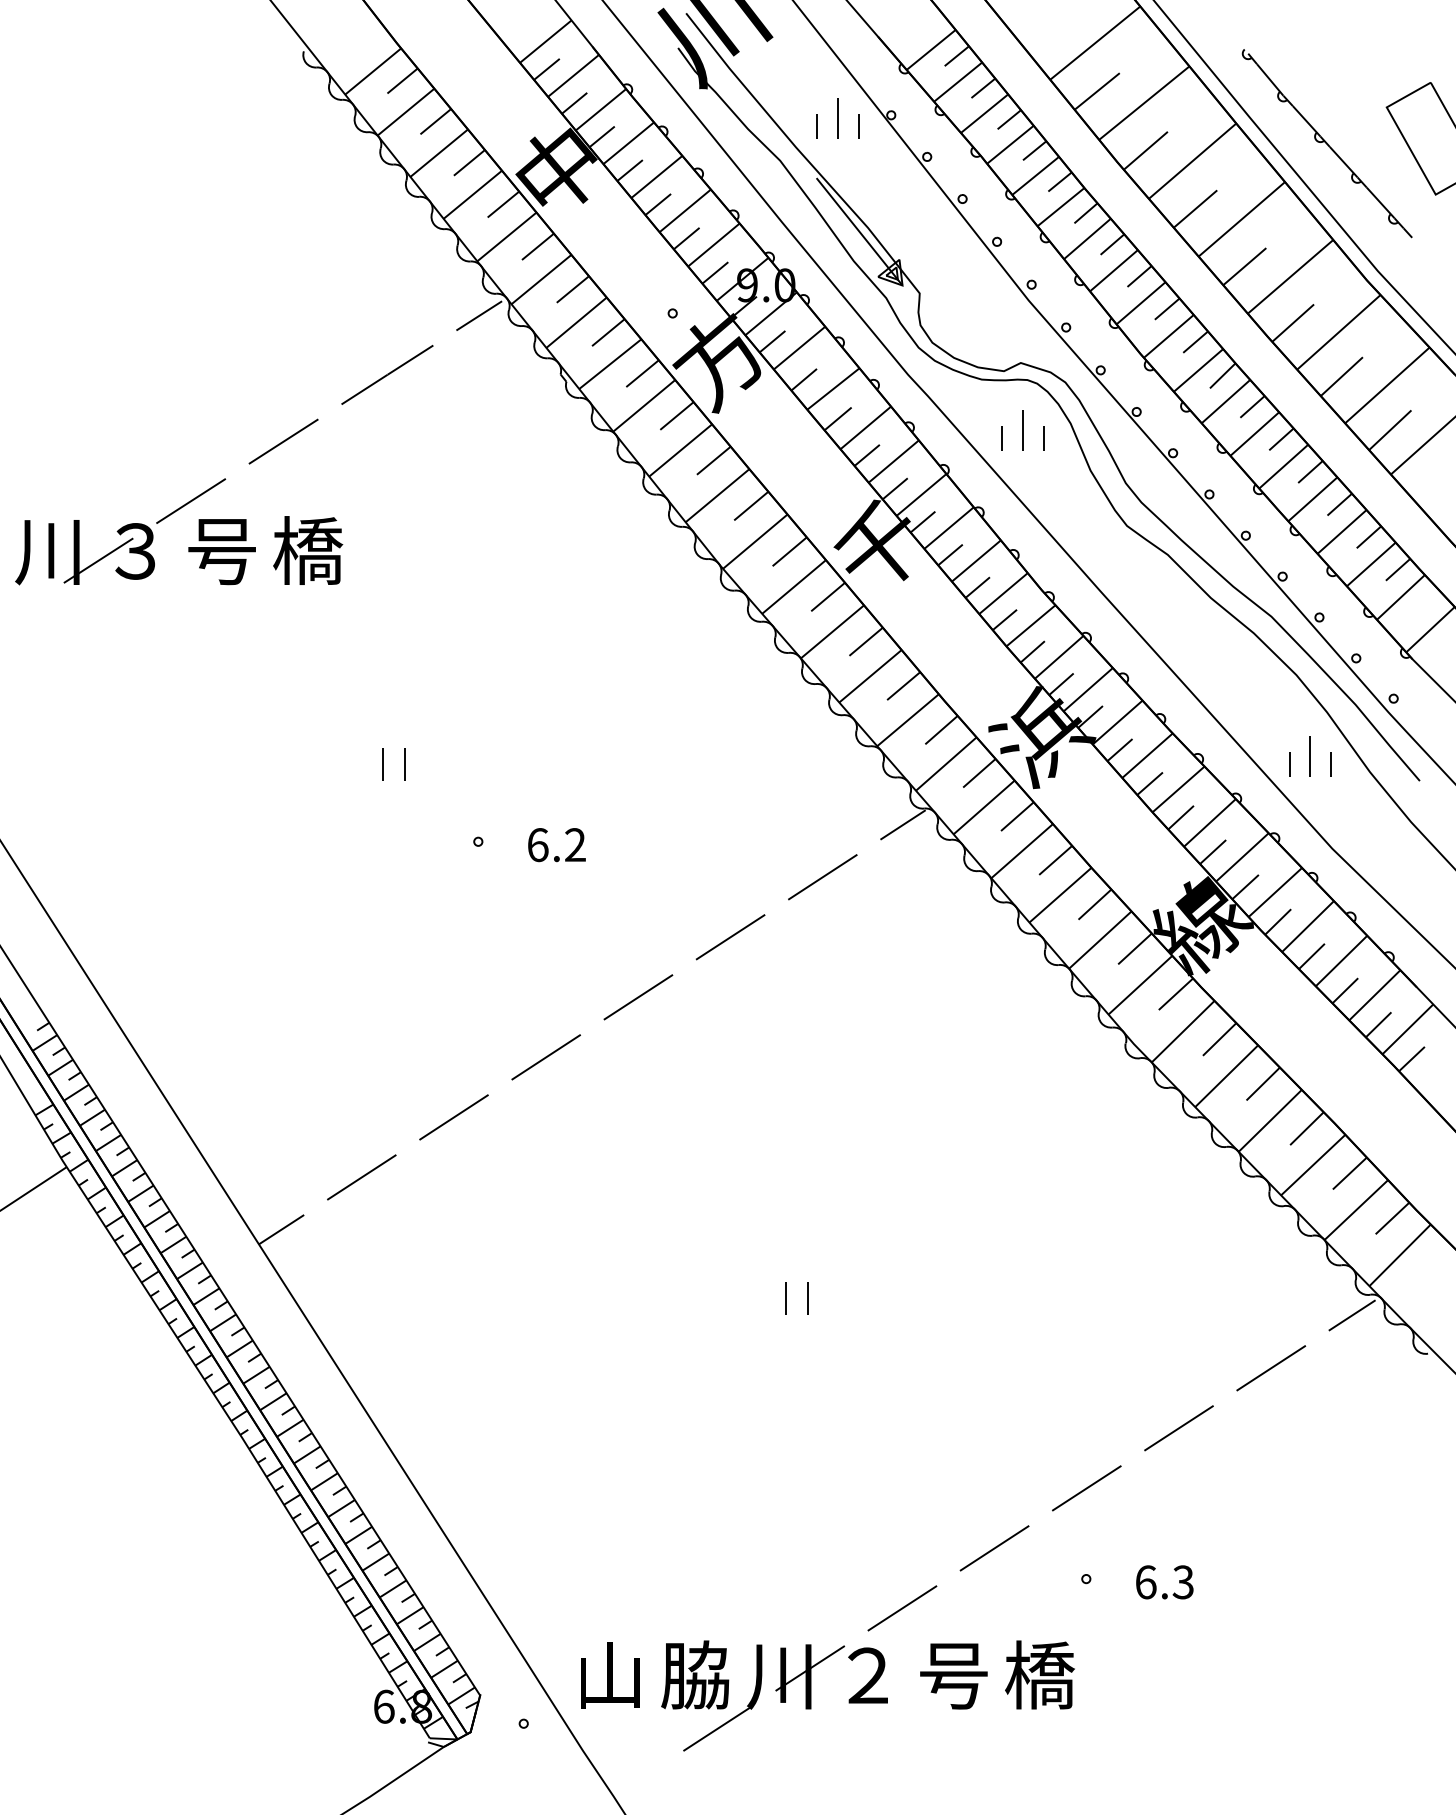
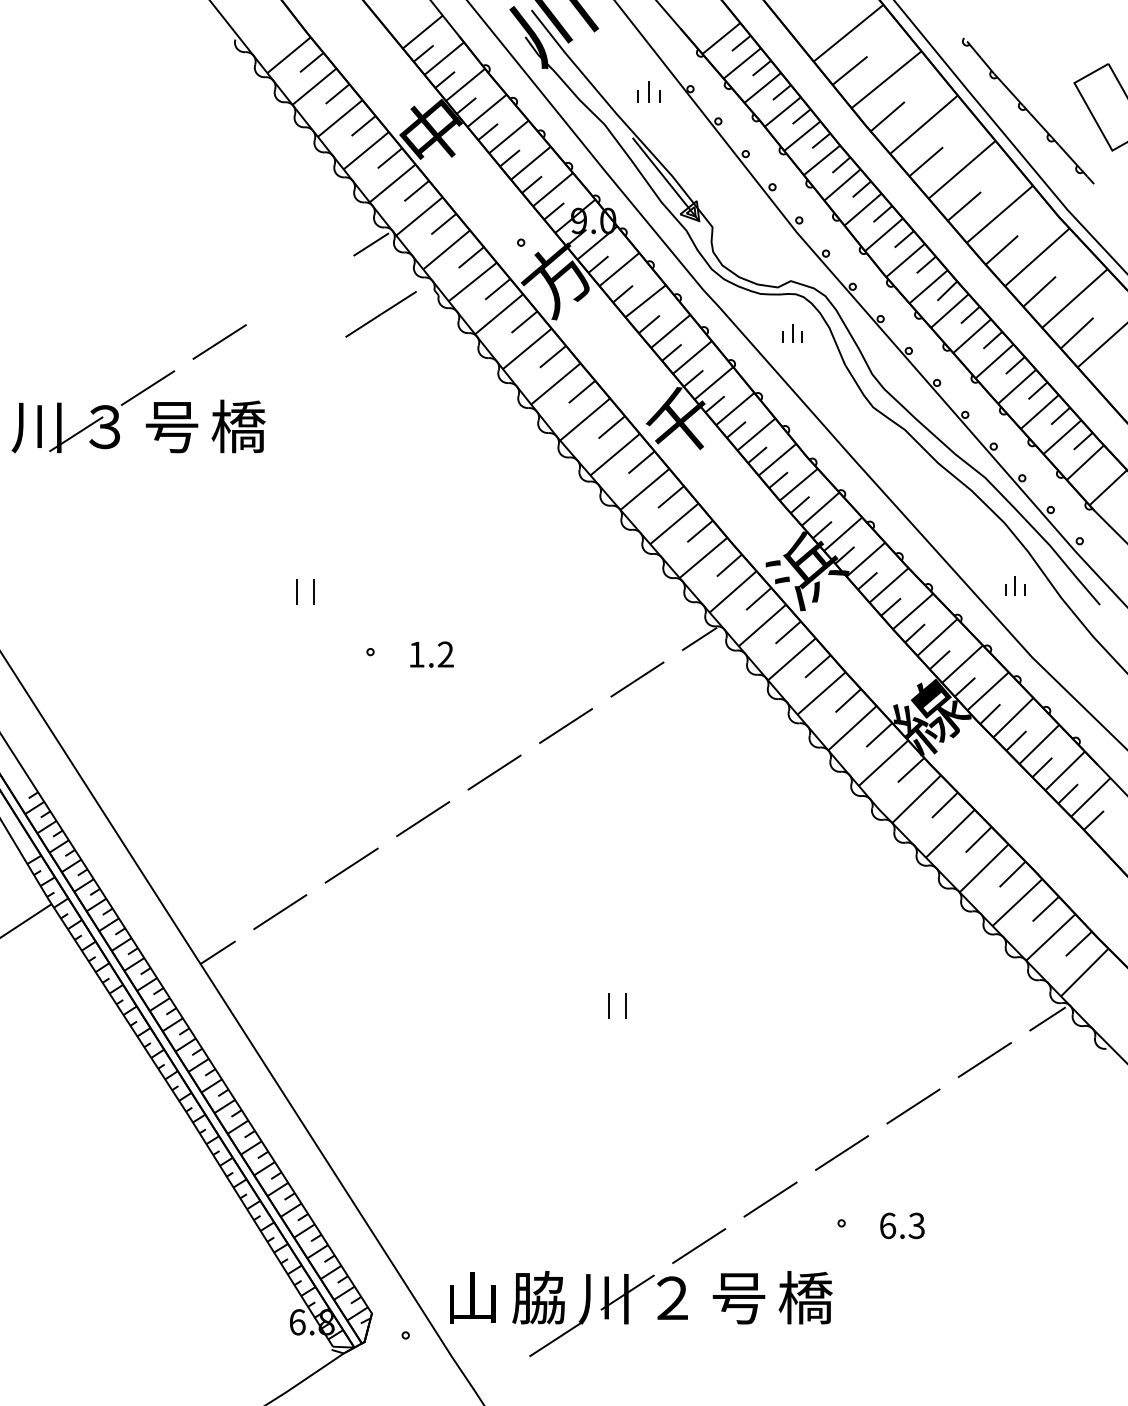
part: (837, 118) -> (648, 91), size x0.7
line: (386, 375) -> (380, 314), moved
part: (1022, 429) -> (792, 332), size x0.6
part: (1309, 755) -> (1014, 585), size x0.6
text: (537, 844) -> (416, 654), 6.2 -> 1.2

